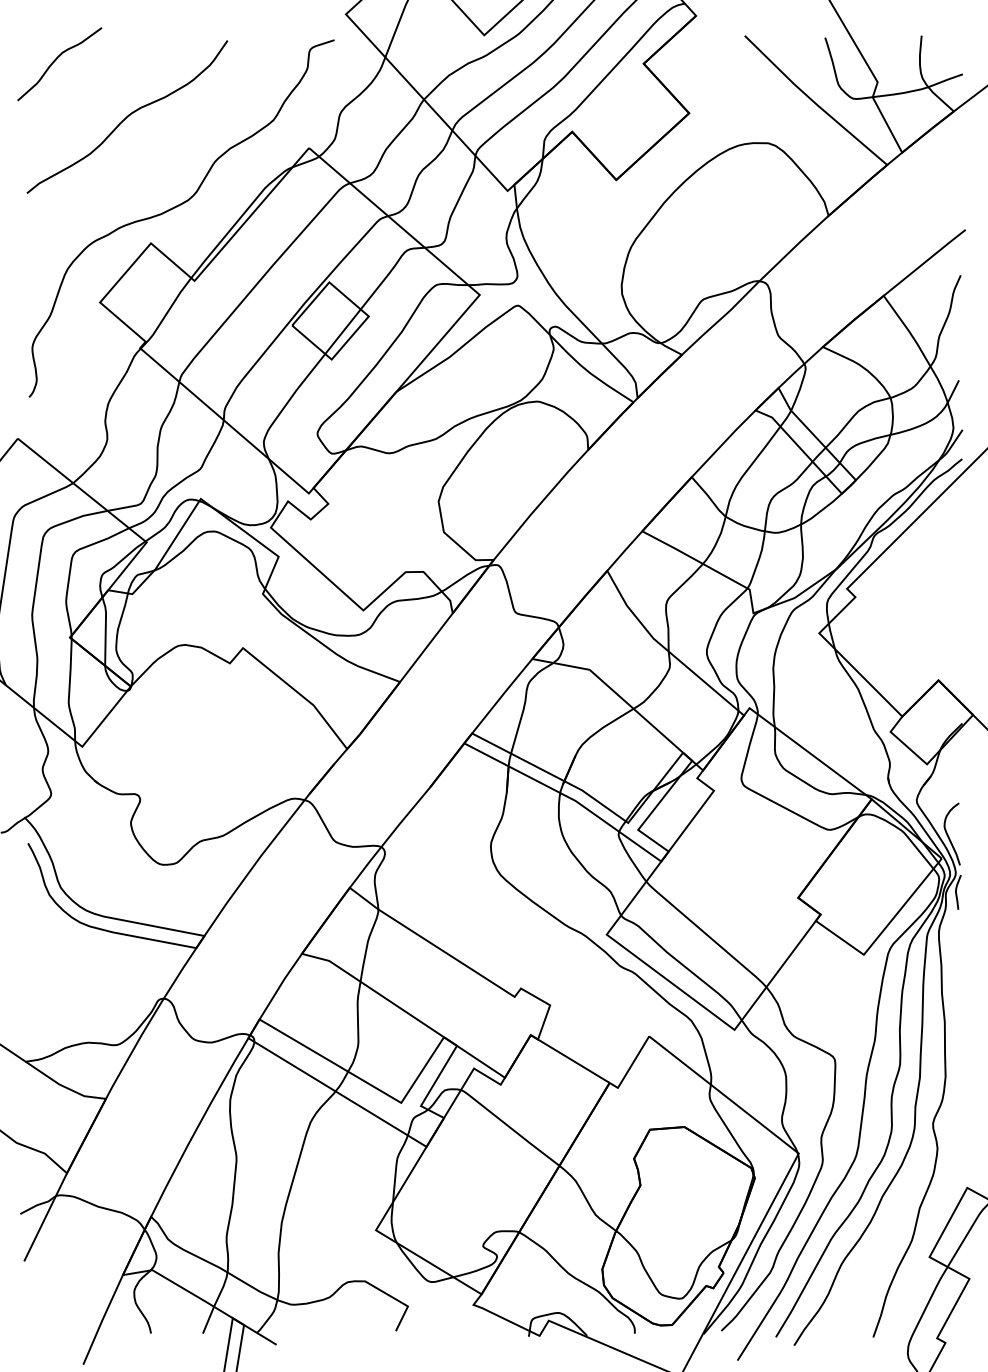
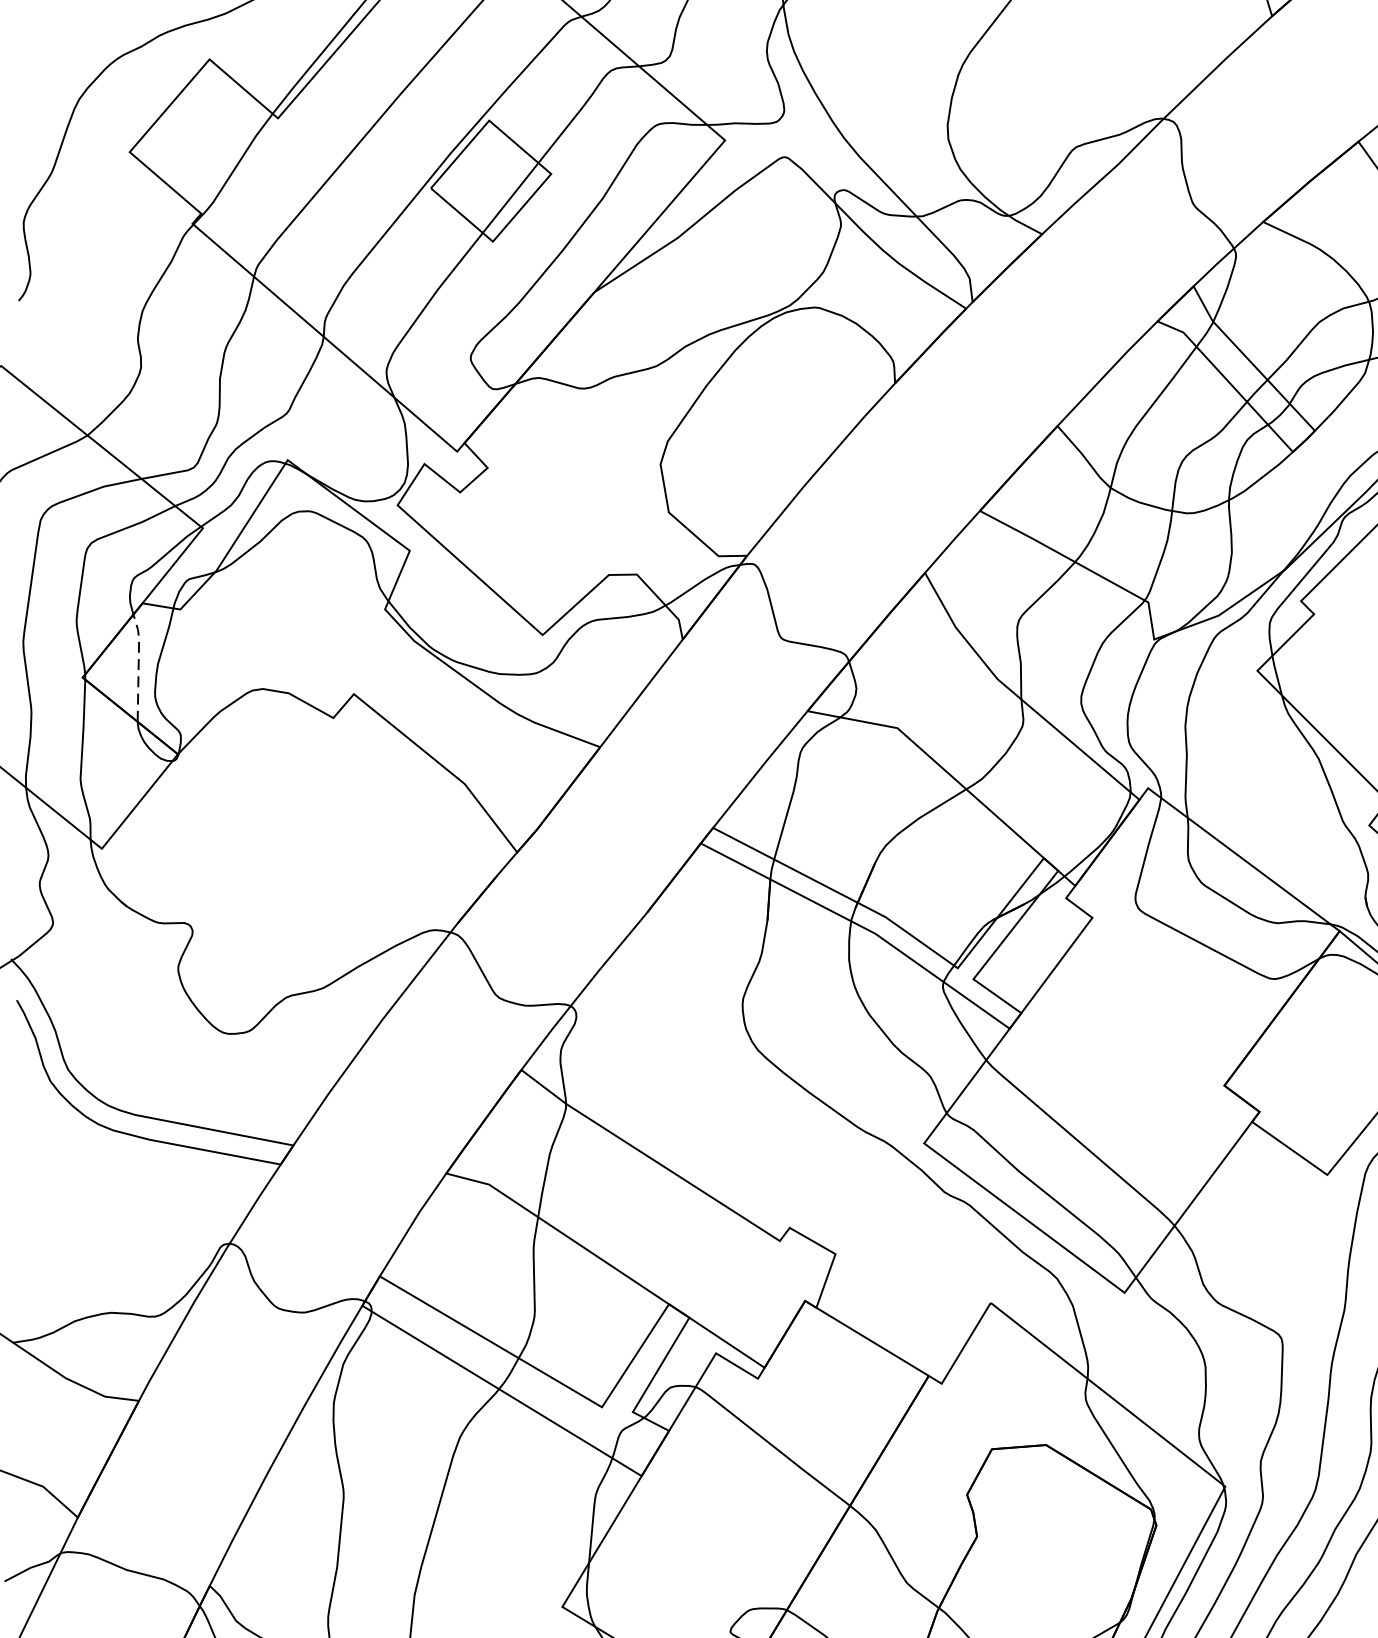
line: (105, 629) -> (138, 664), solid -> dashed

